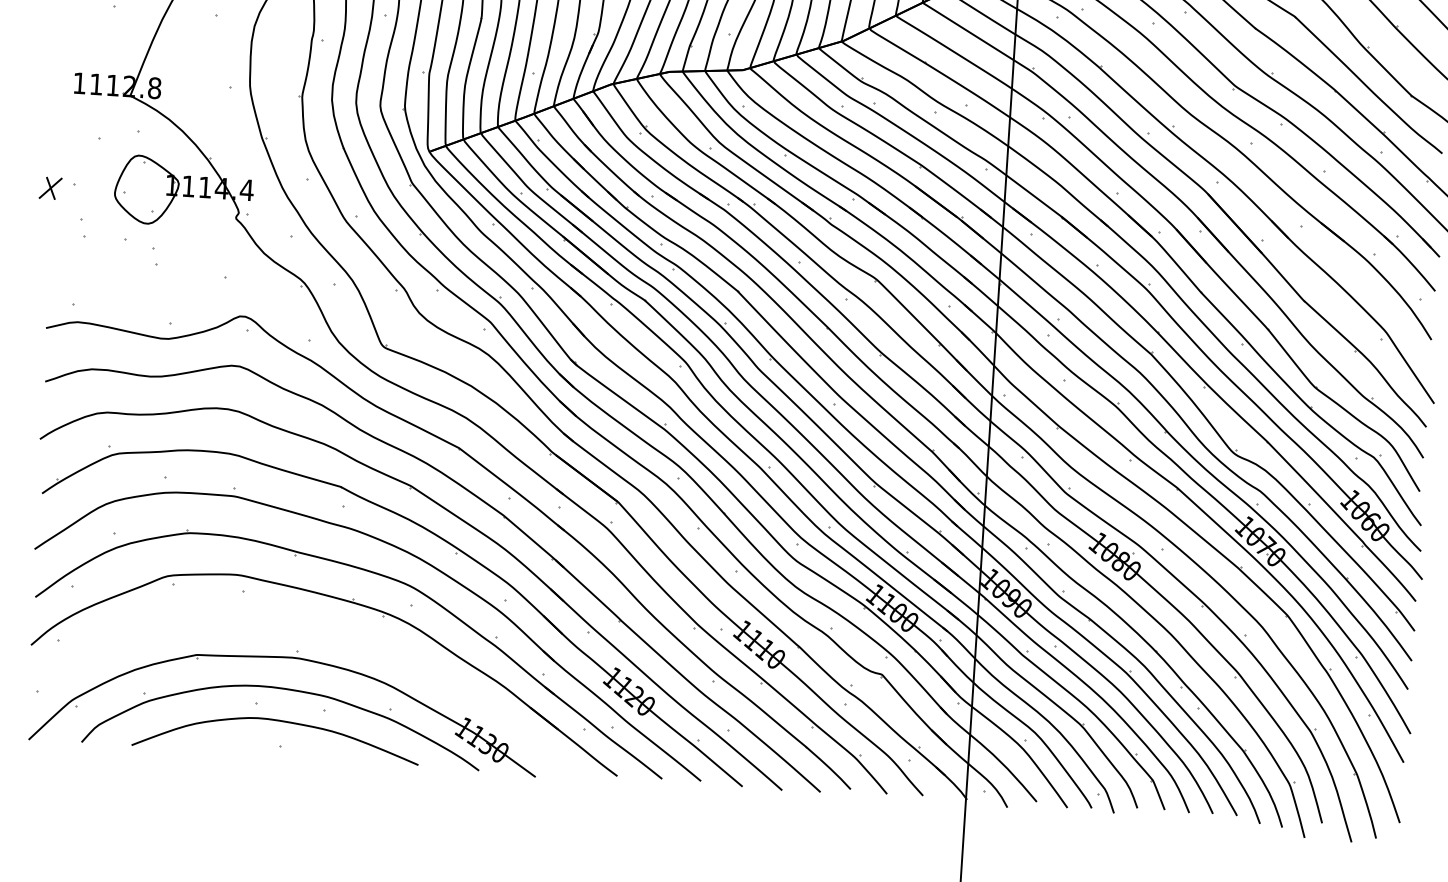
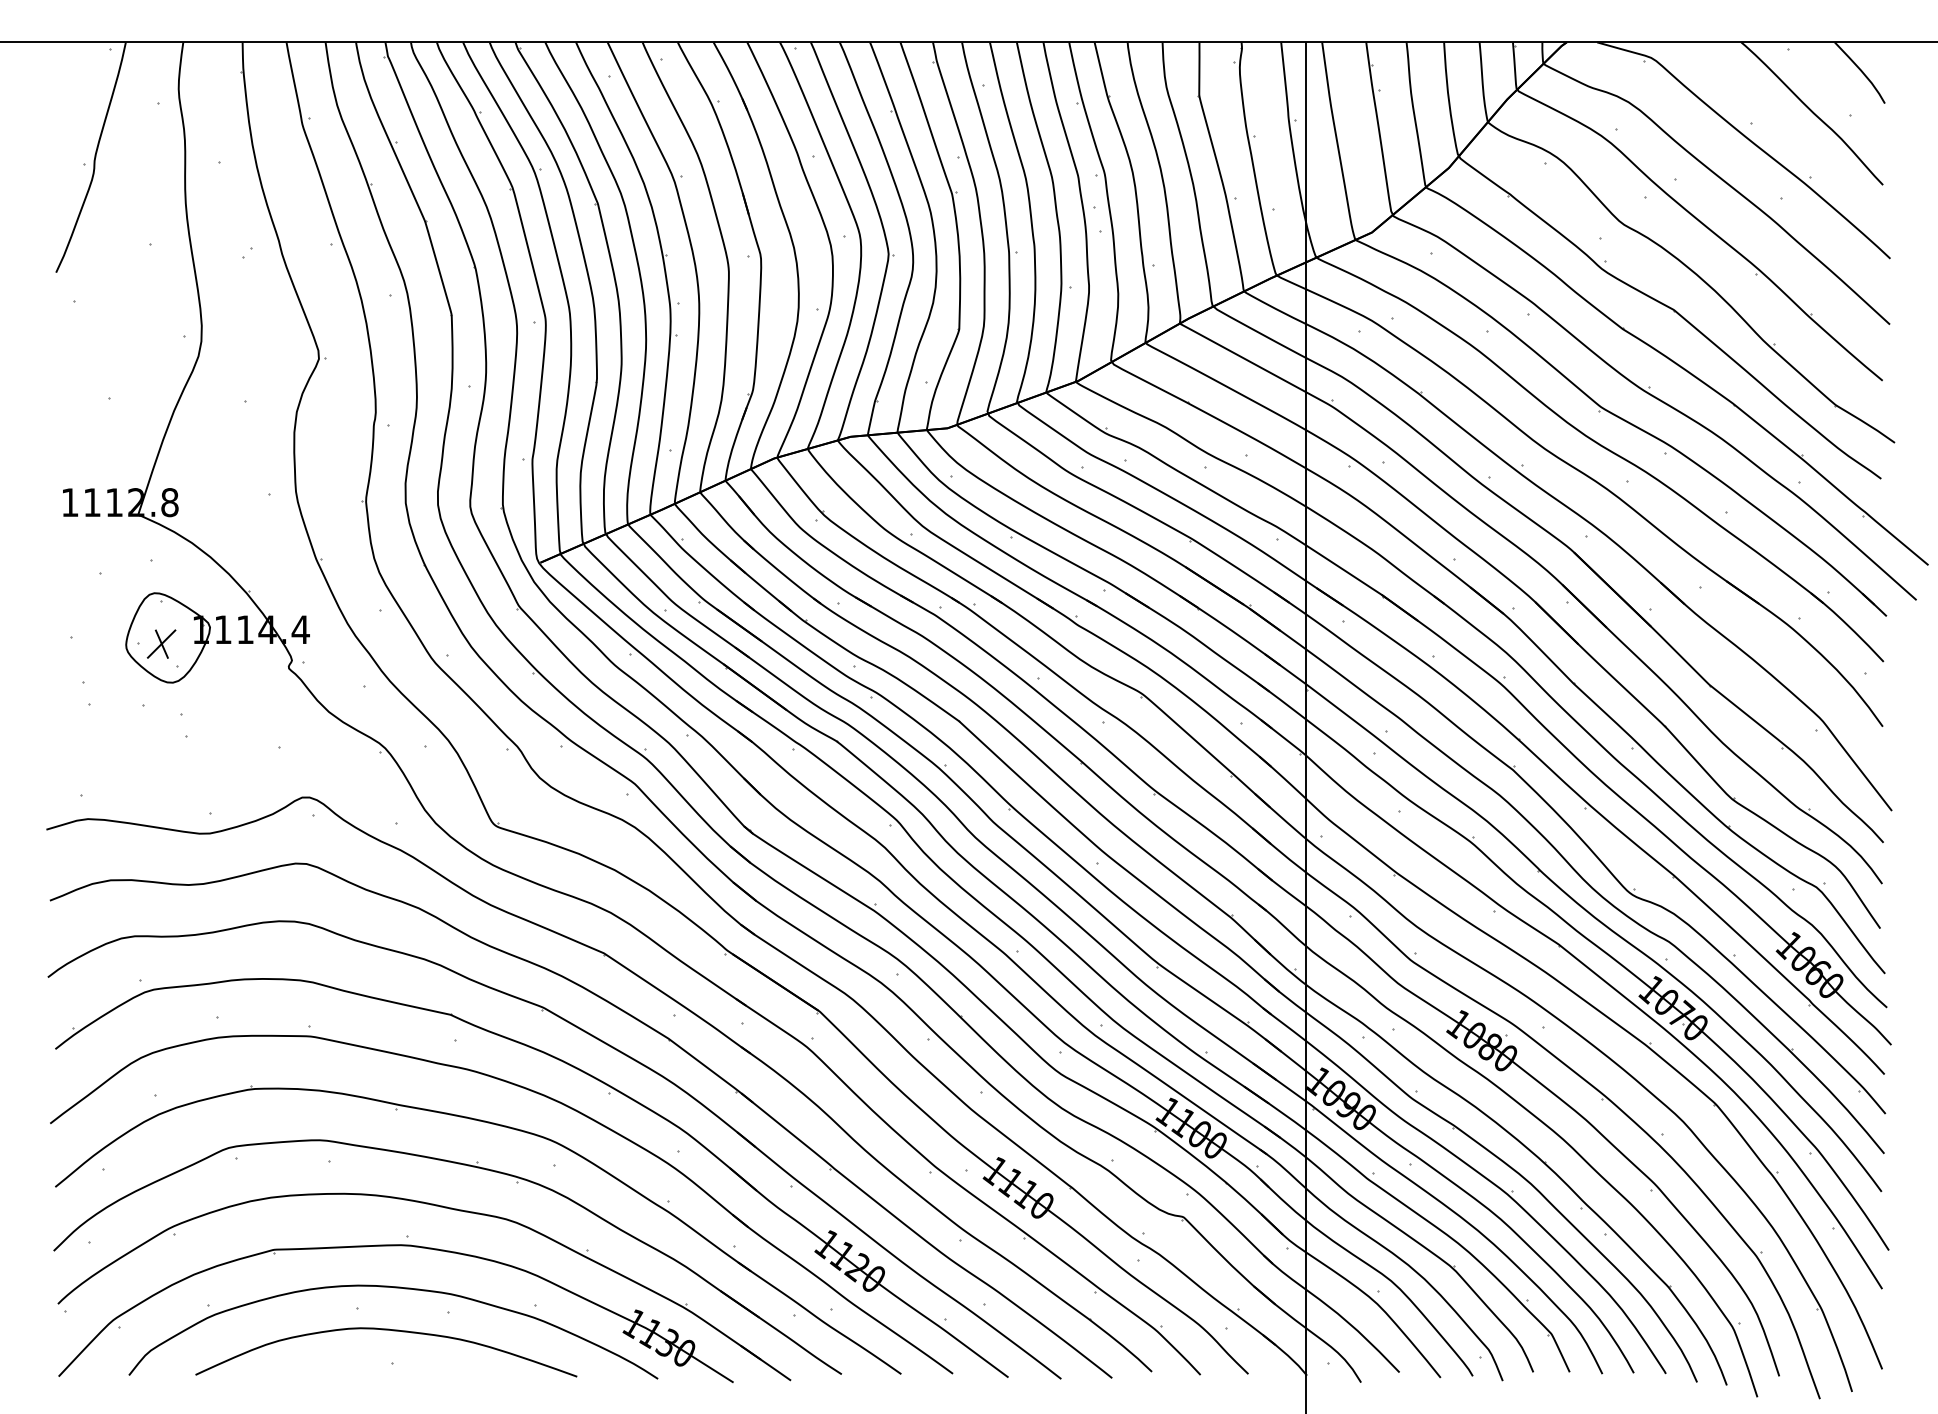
part: (50, 187) -> (161, 643), moved
part: (323, 631) -> (440, 1207), added

